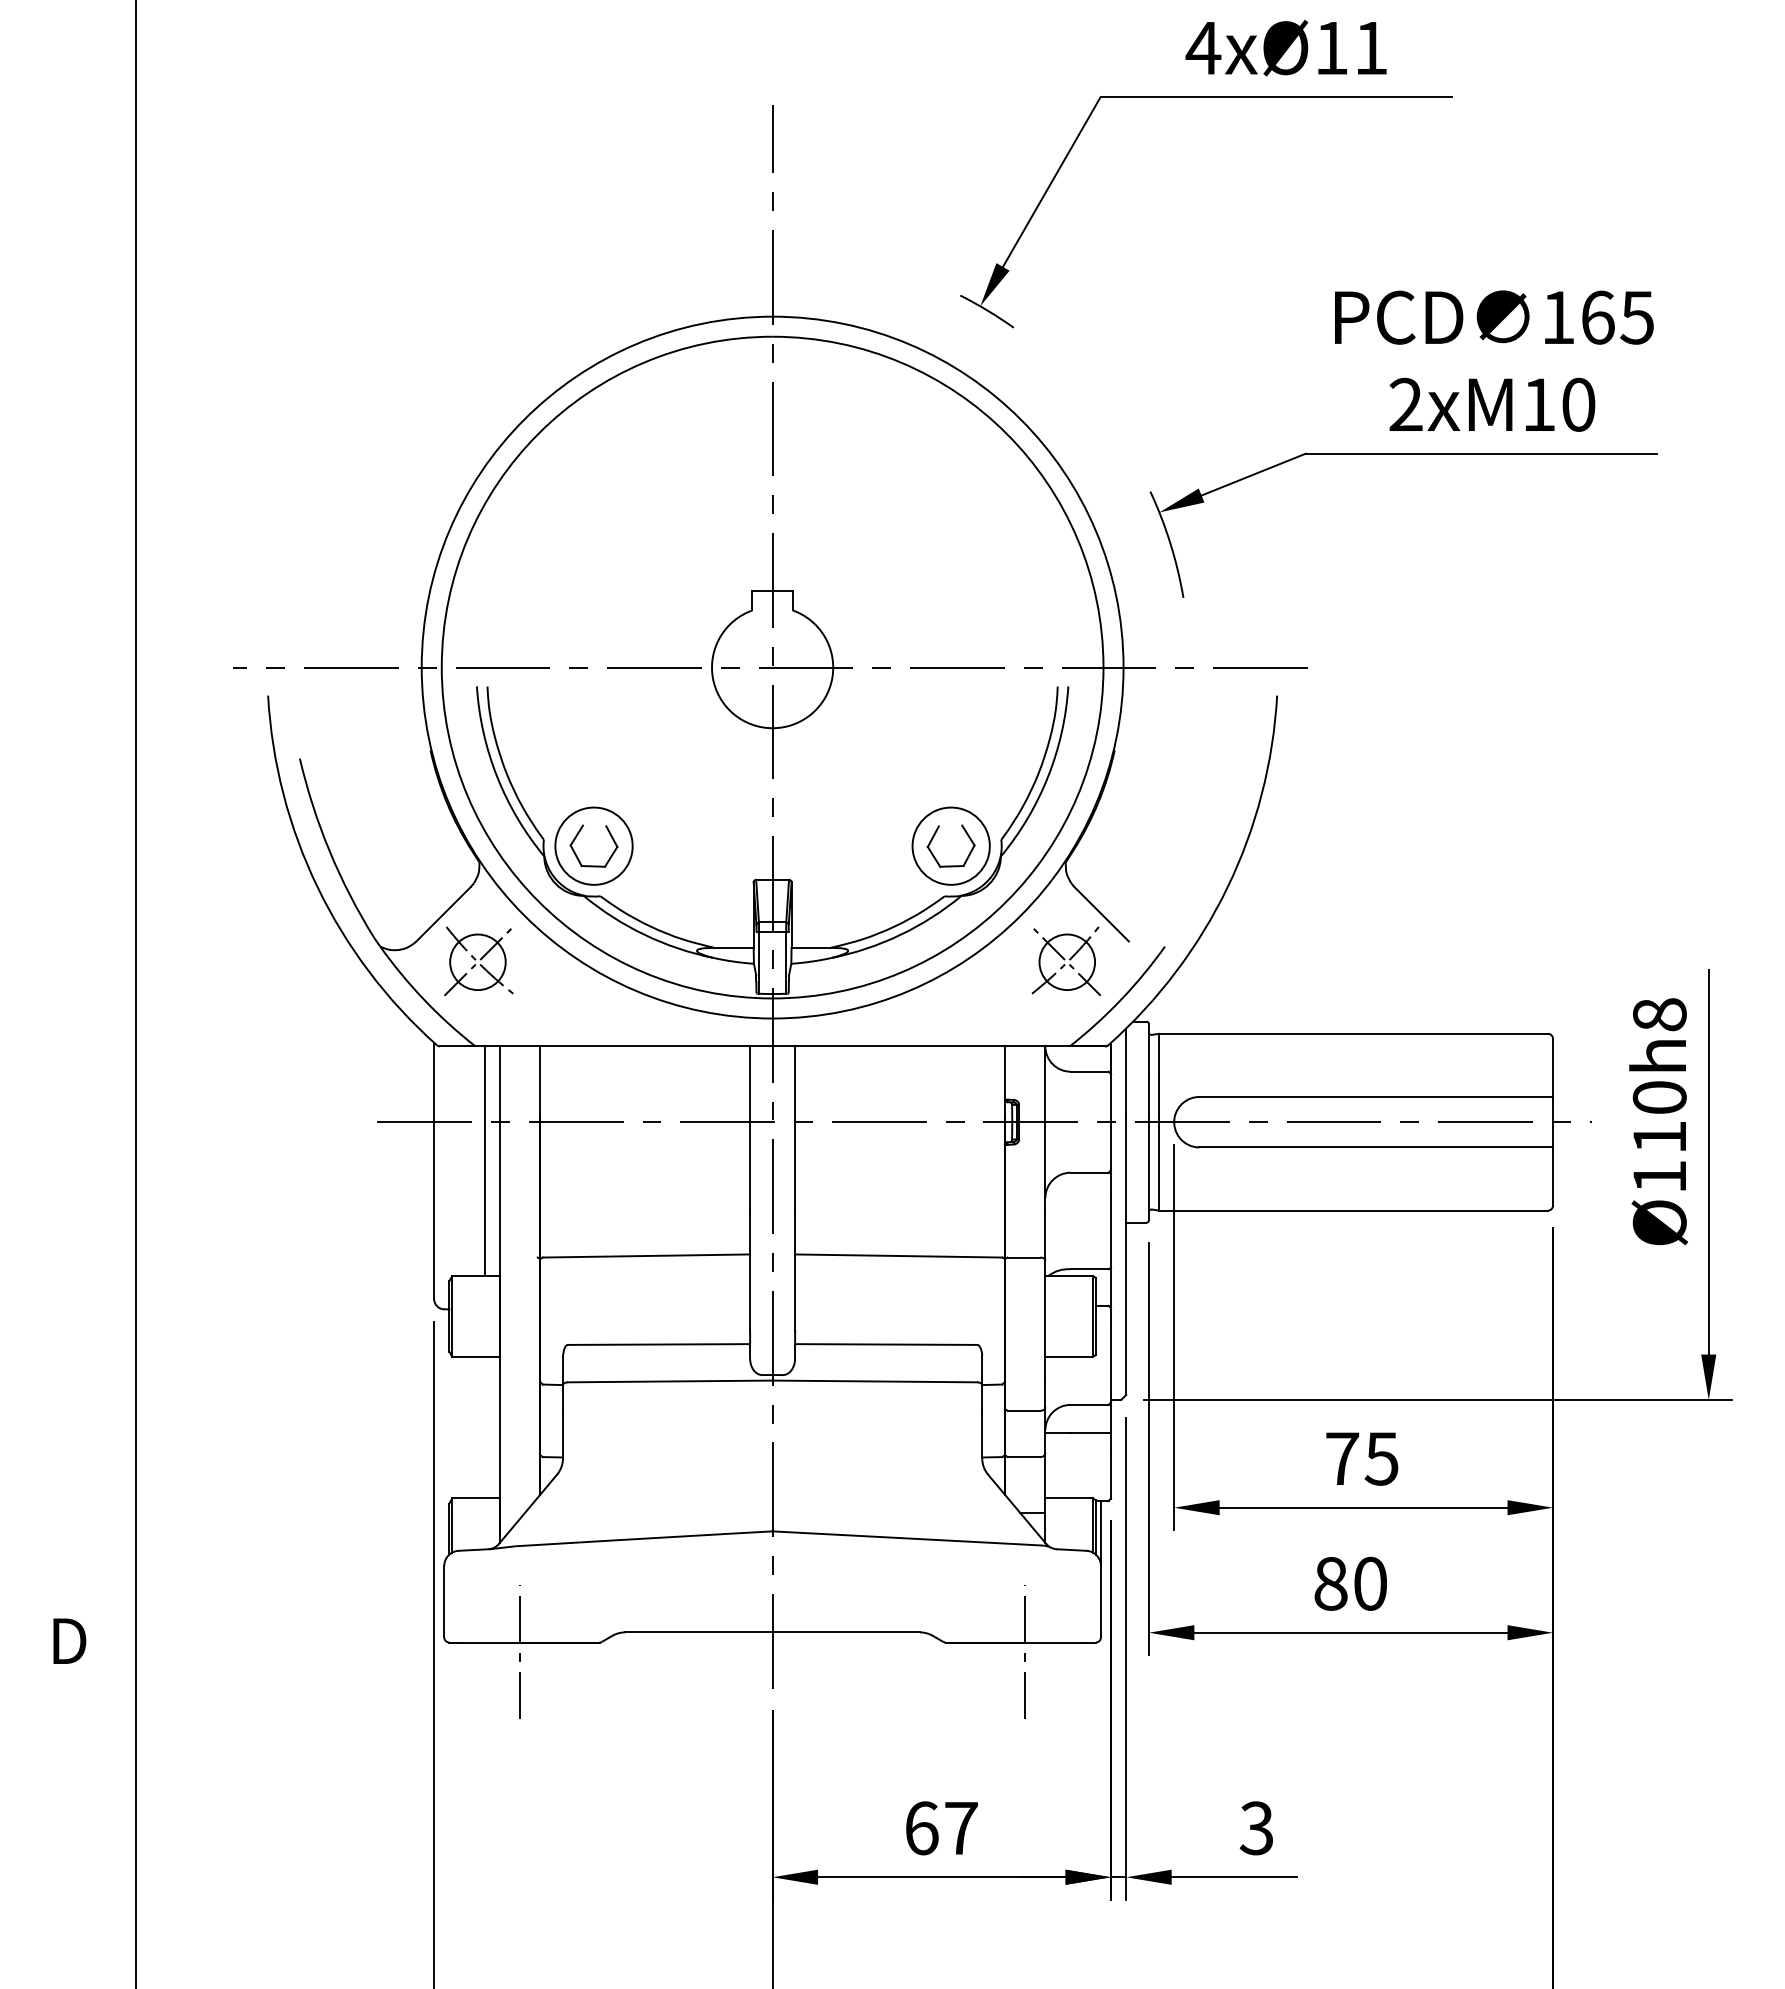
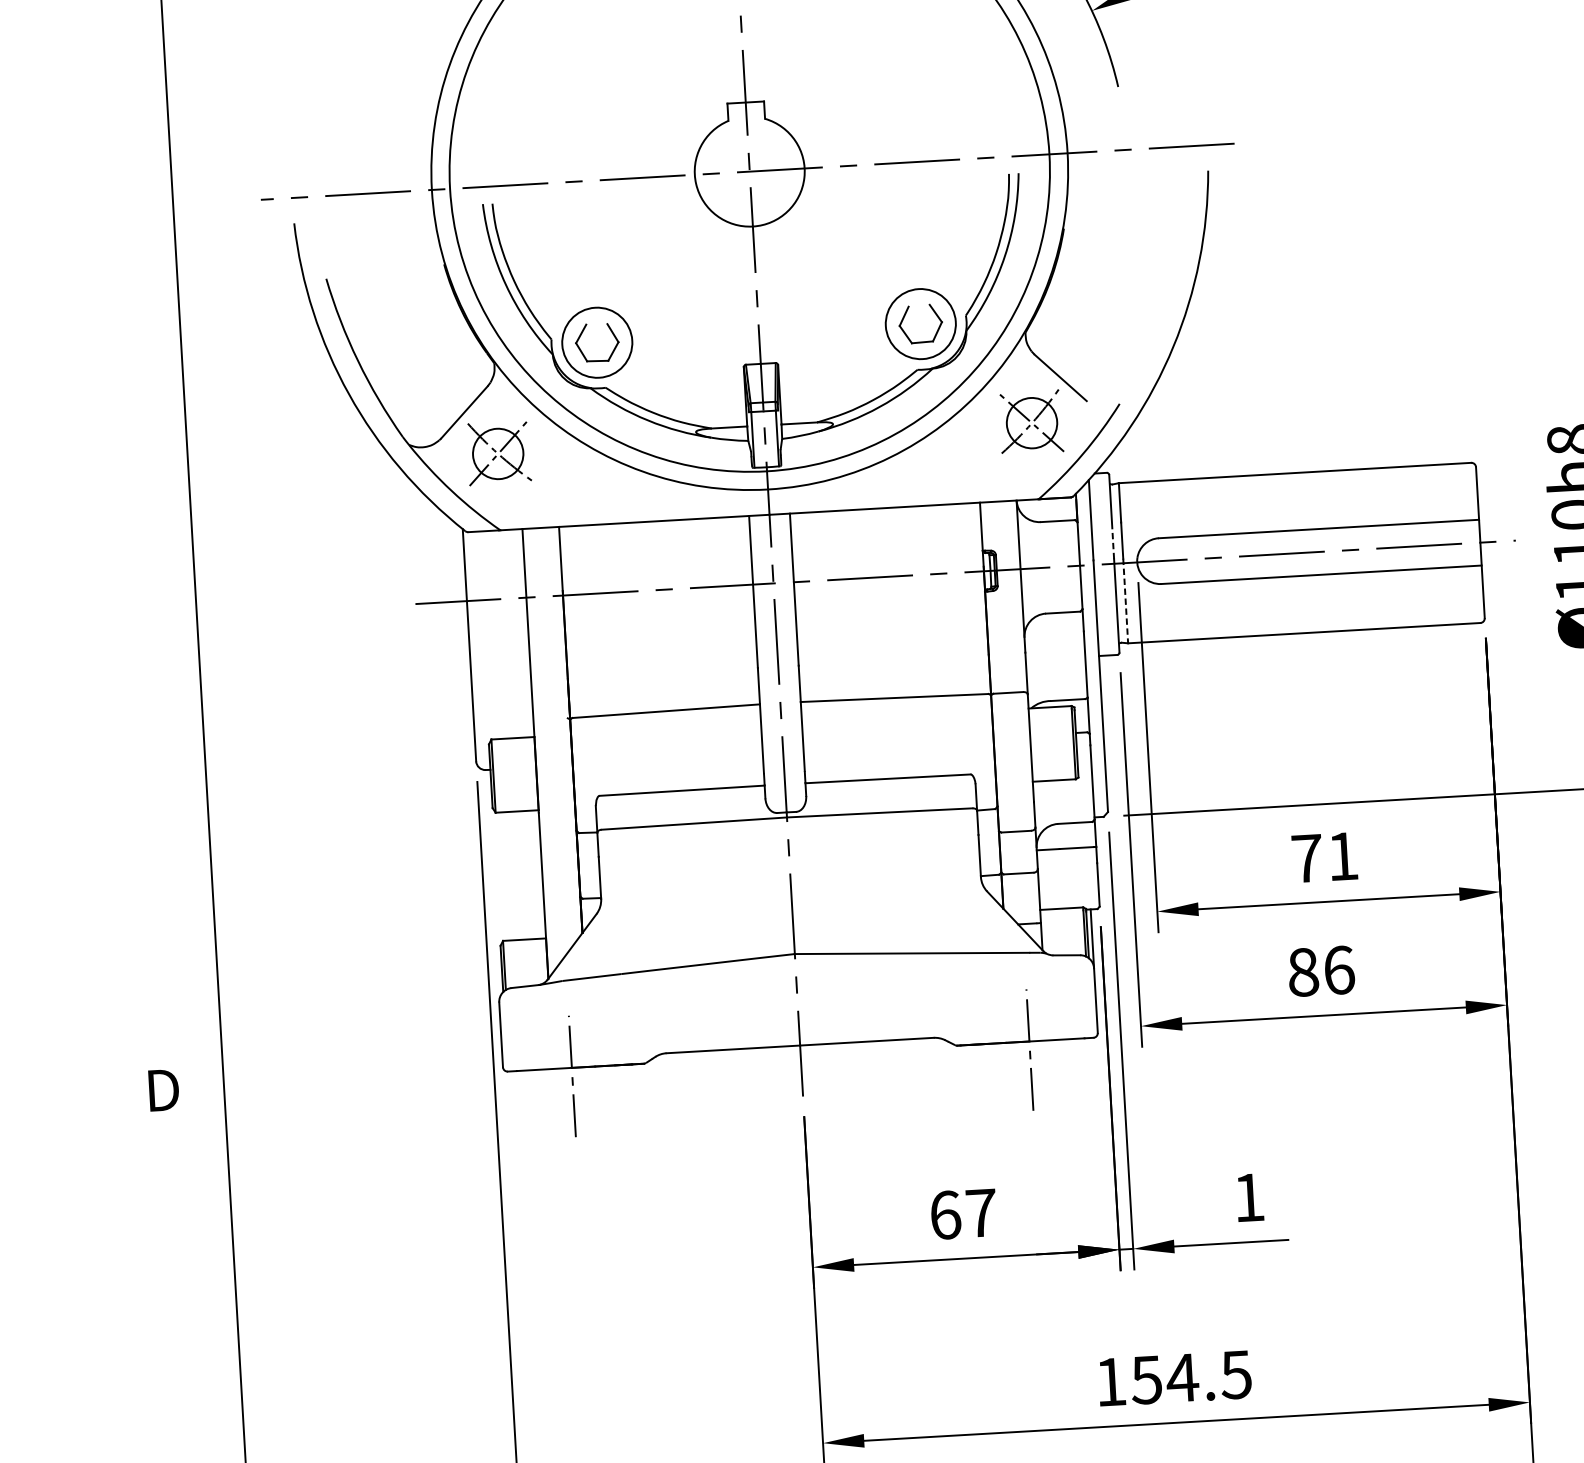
line: (1148, 1096) -> (1112, 540), solid -> dashed
line: (484, 1161) -> (514, 634), removed
line: (1159, 1163) -> (1126, 600), solid -> dashed
text: (1381, 1458) -> (1342, 856), 75 -> 71
text: (1370, 1583) -> (1339, 970), 80 -> 86
text: (1255, 1828) -> (1247, 1197), 3 -> 1

